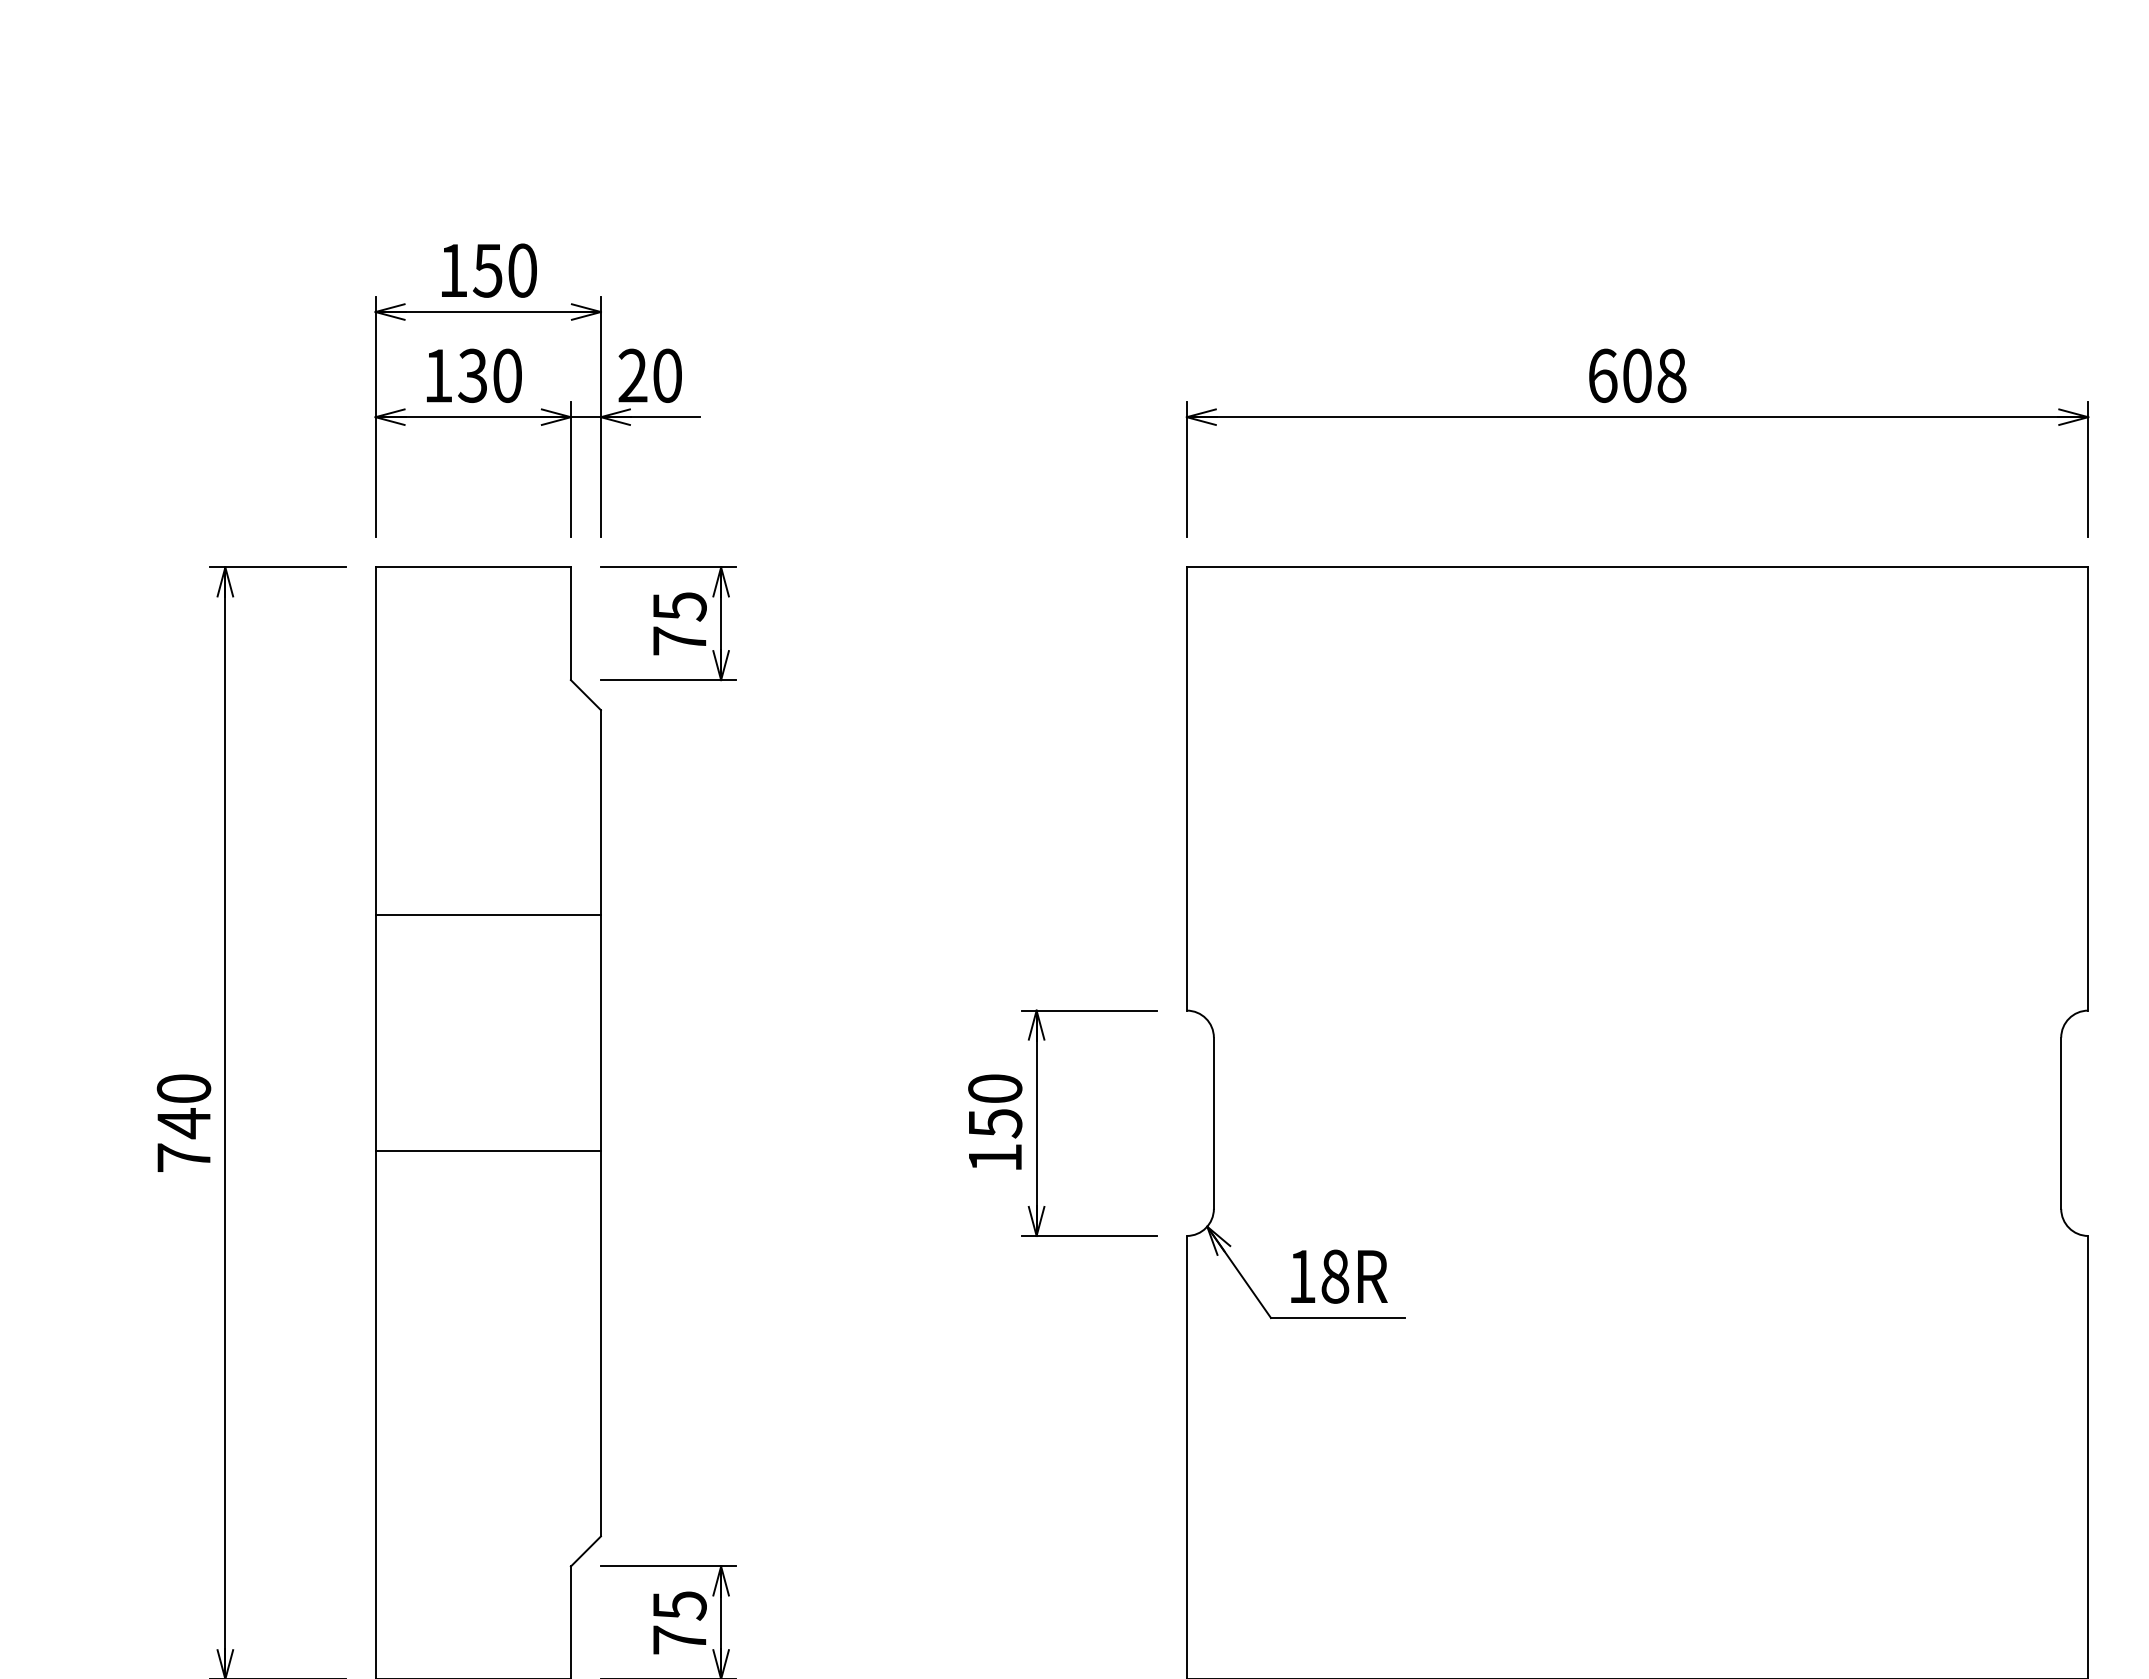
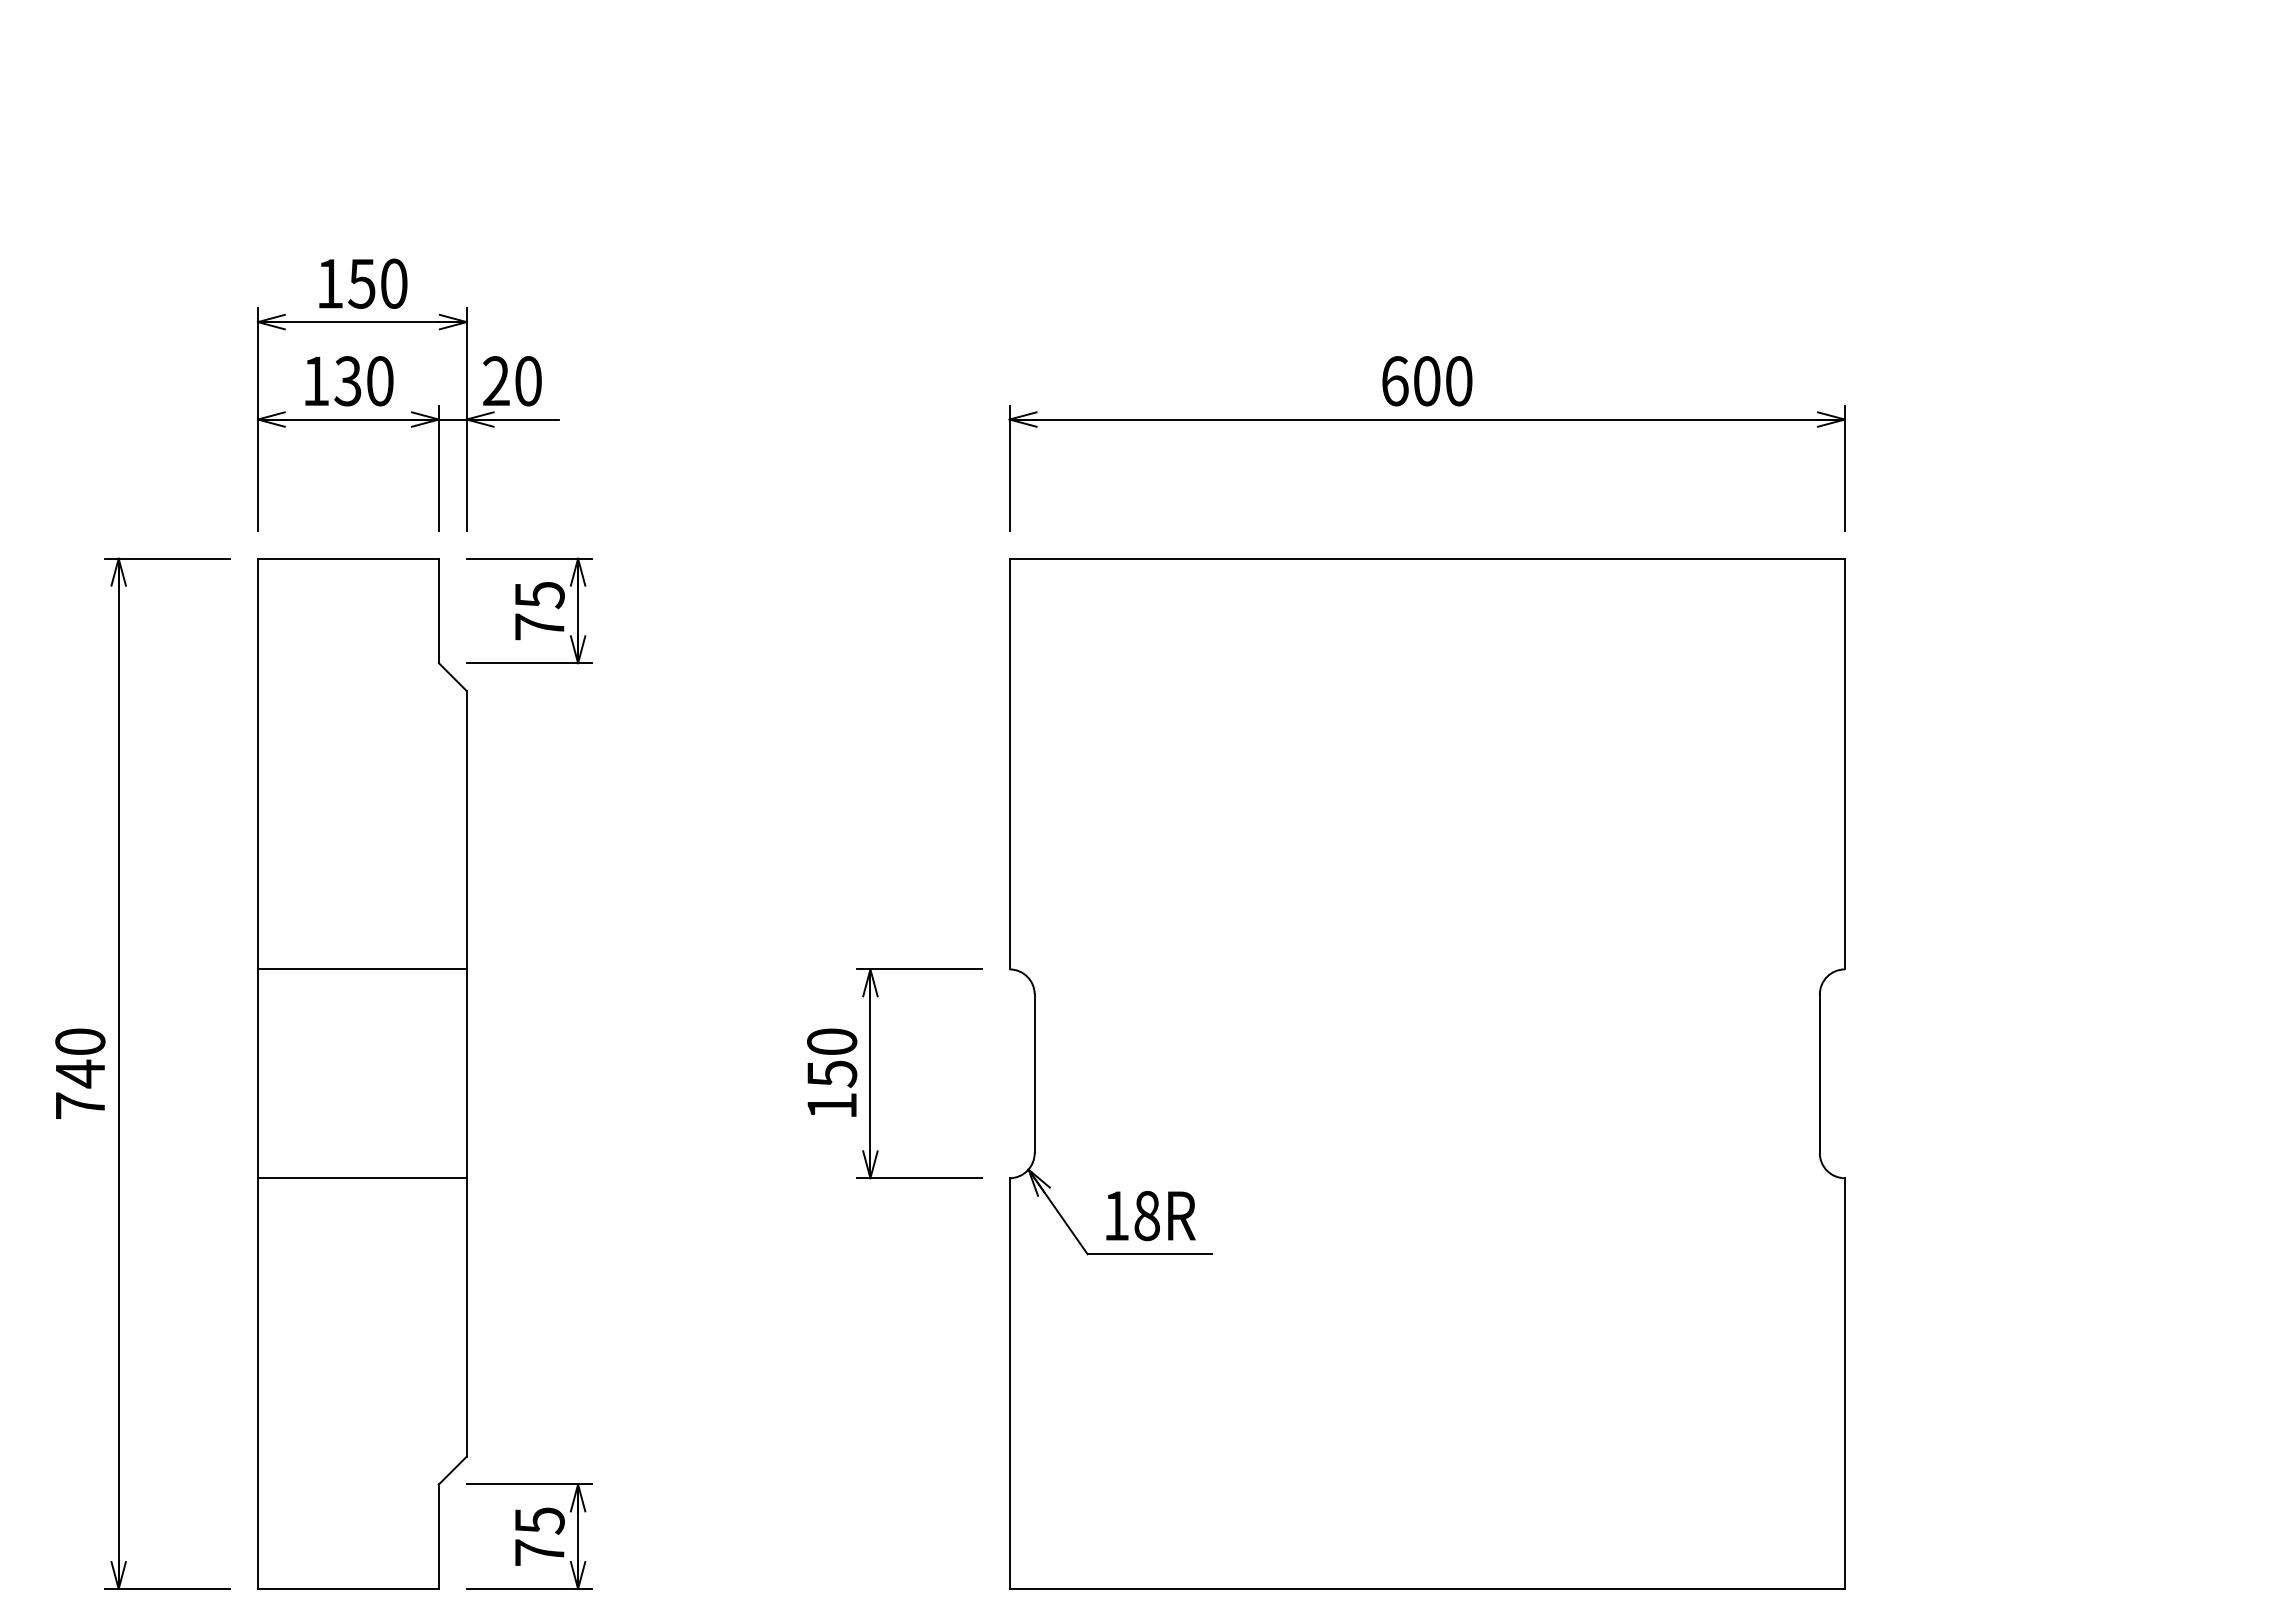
text: (1672, 376) -> (1459, 381), 608 -> 600
line: (487, 914) -> (361, 969), moved
line: (487, 1151) -> (361, 1178), moved

